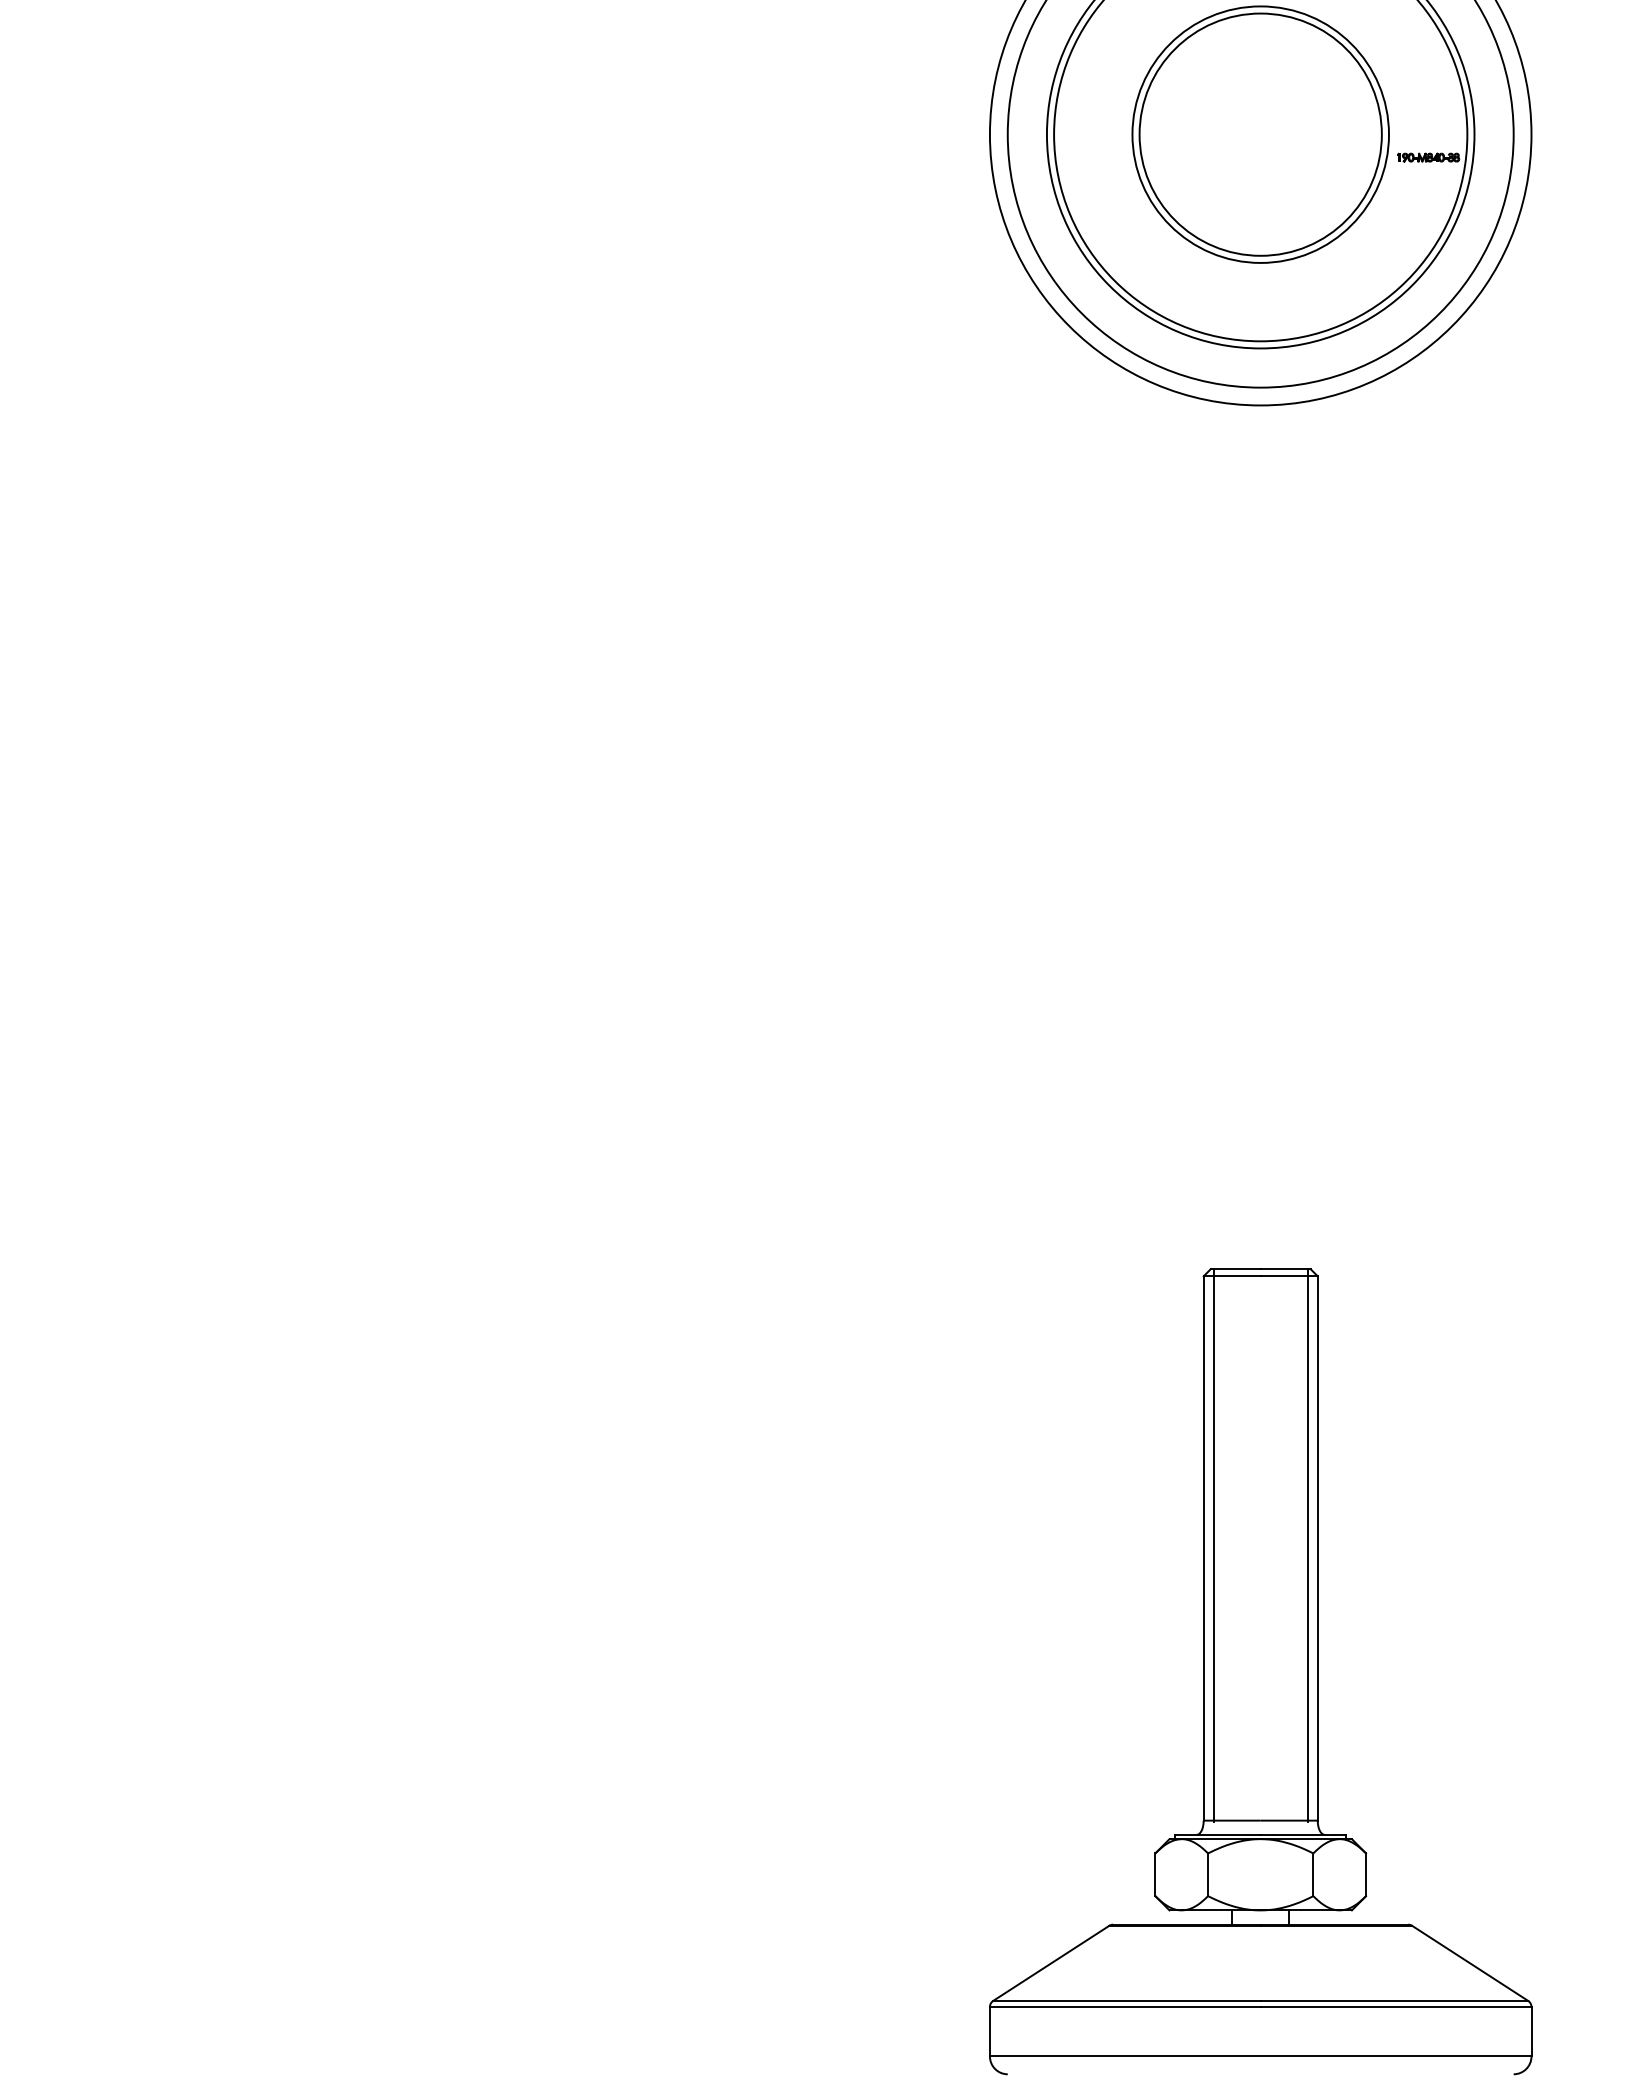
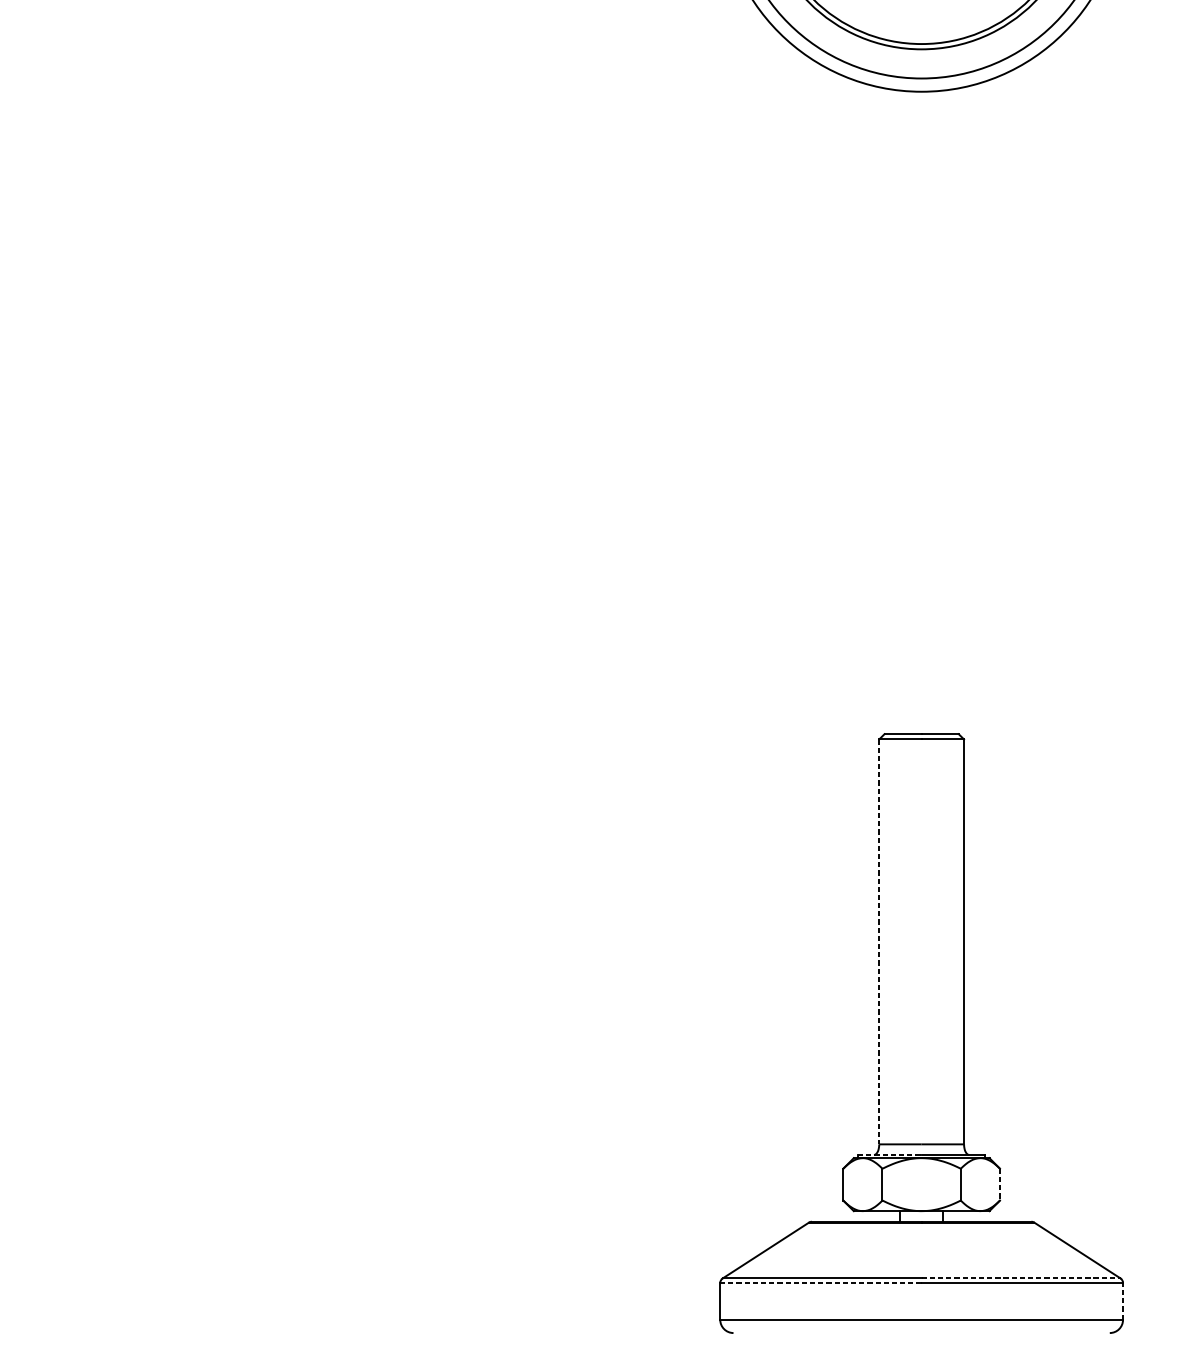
line: (1213, 1545) -> (886, 939), removed
line: (1307, 1545) -> (956, 939), removed
line: (1203, 1548) -> (879, 941), solid -> dashed
line: (1217, 1834) -> (889, 1154), solid -> dashed
line: (1366, 1875) -> (1000, 1185), solid -> dashed
line: (1394, 2000) -> (1021, 1278), solid -> dashed
line: (1124, 2006) -> (820, 1282), solid -> dashed
line: (1531, 2031) -> (1123, 1301), solid -> dashed

